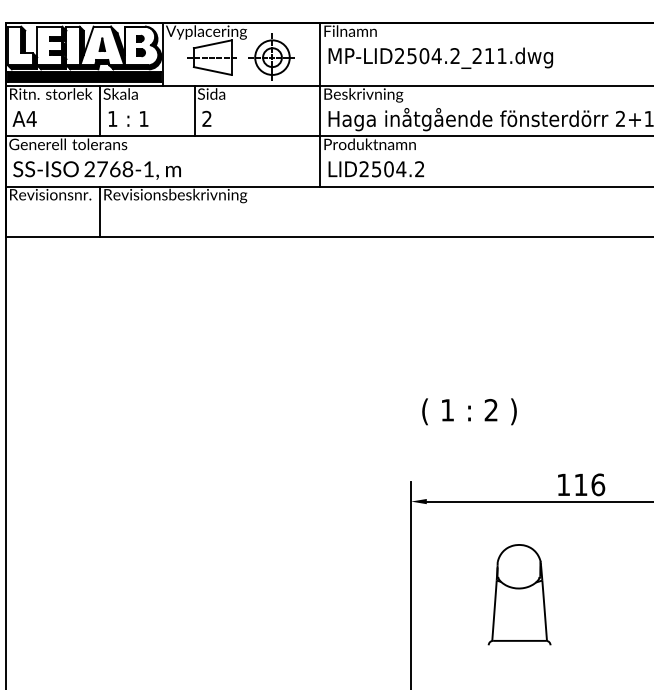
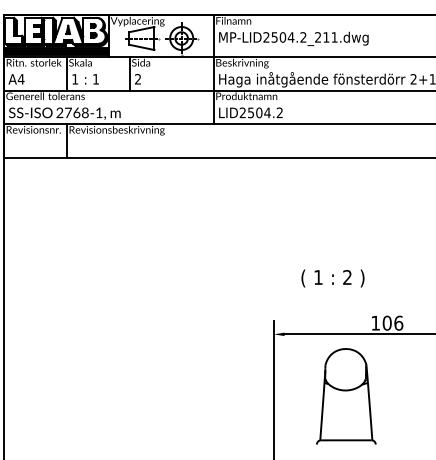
text: (468, 411) -> (332, 278), moved
text: (579, 483) -> (386, 322), 116 -> 106
part: (519, 594) -> (346, 396), size x1.43

